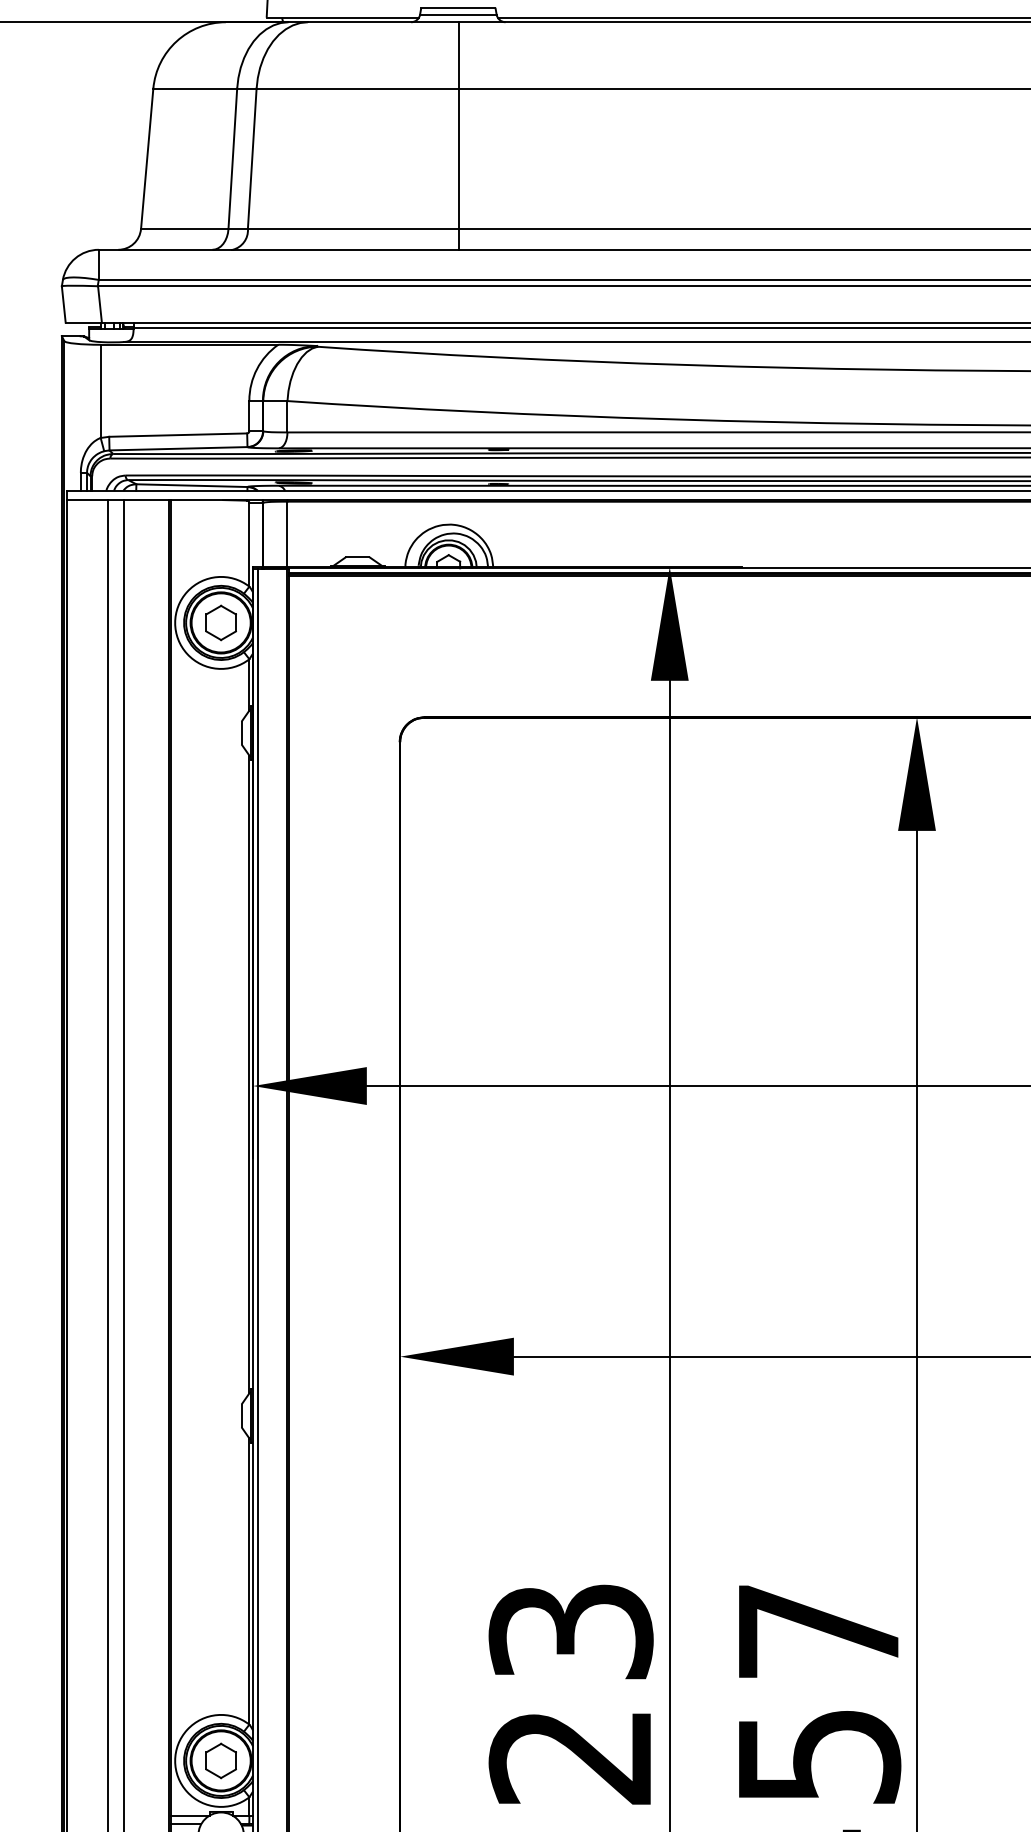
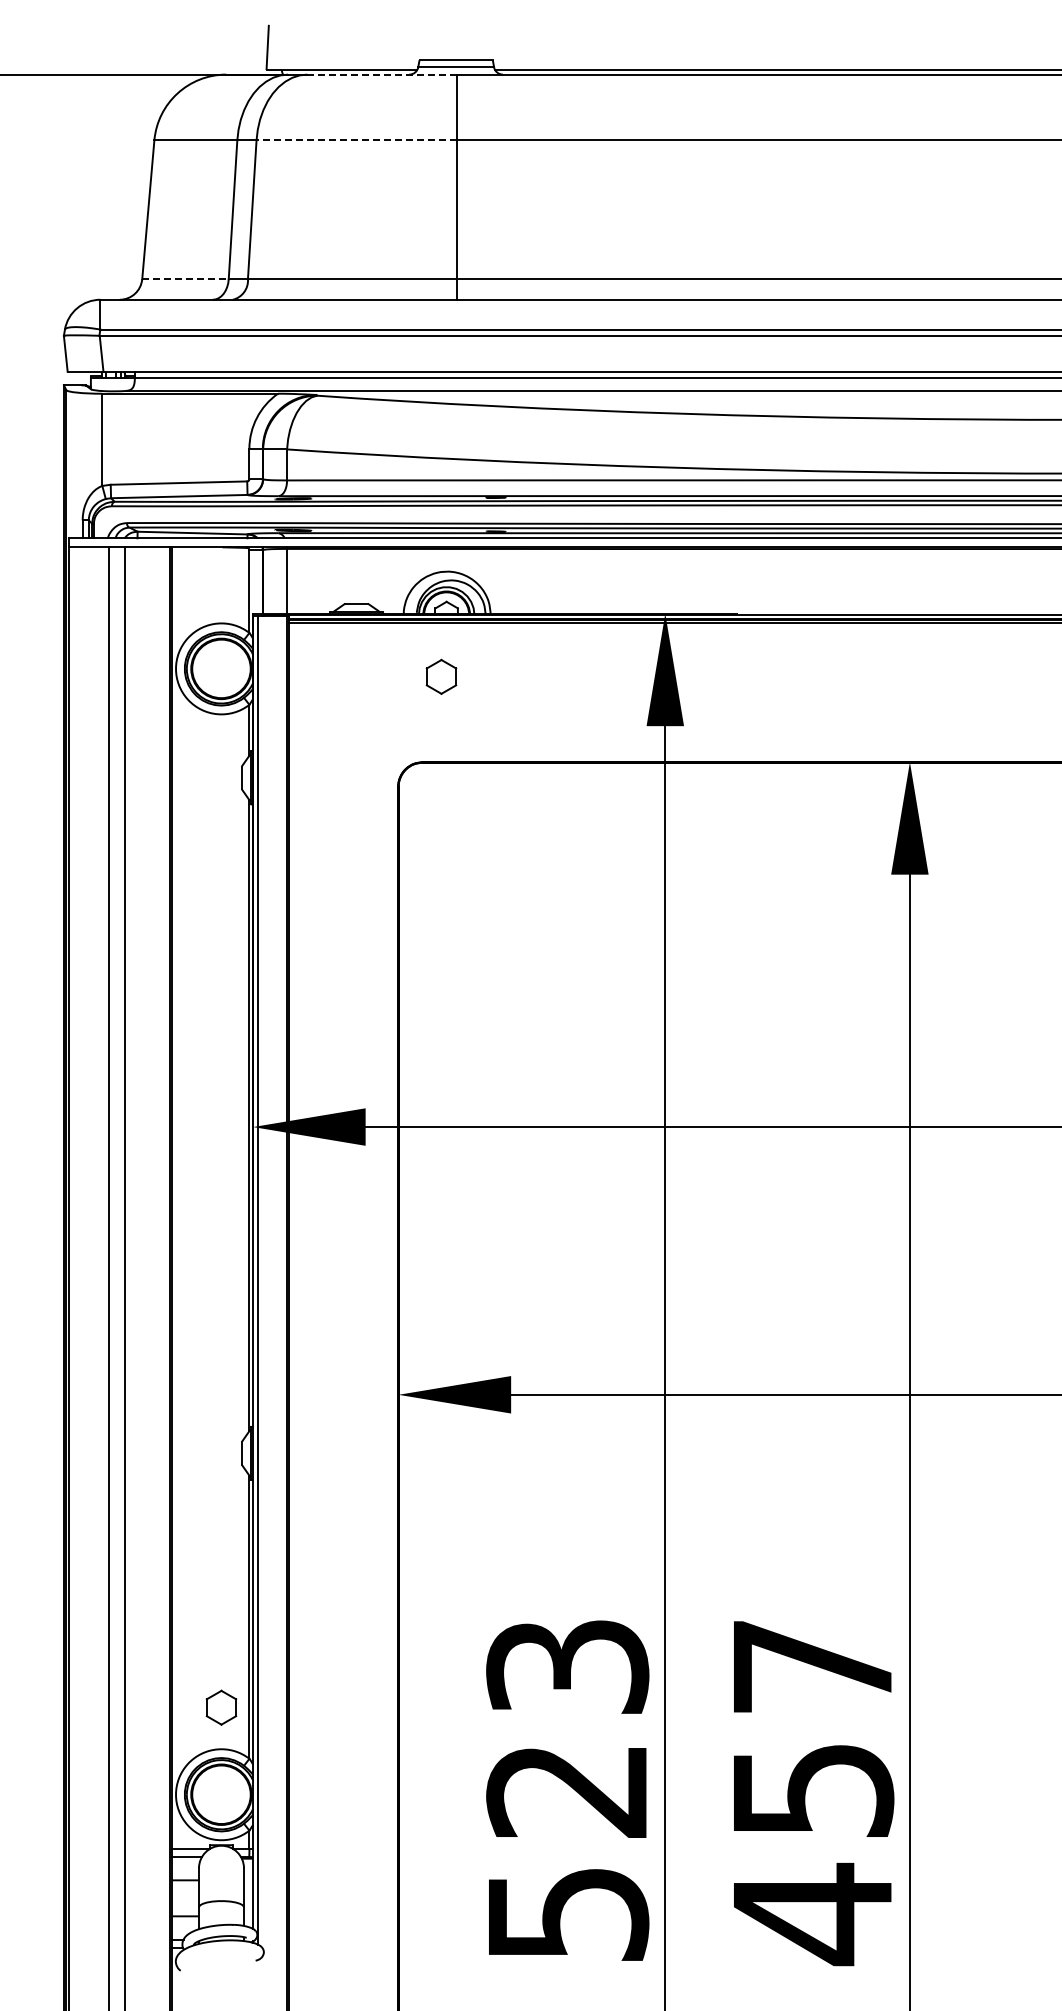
line: (383, 22) -> (382, 74), solid -> dashed
line: (357, 88) -> (356, 140), solid -> dashed
line: (184, 229) -> (185, 279), solid -> dashed
part: (221, 622) -> (441, 676), moved
part: (221, 1760) -> (221, 1707), moved

